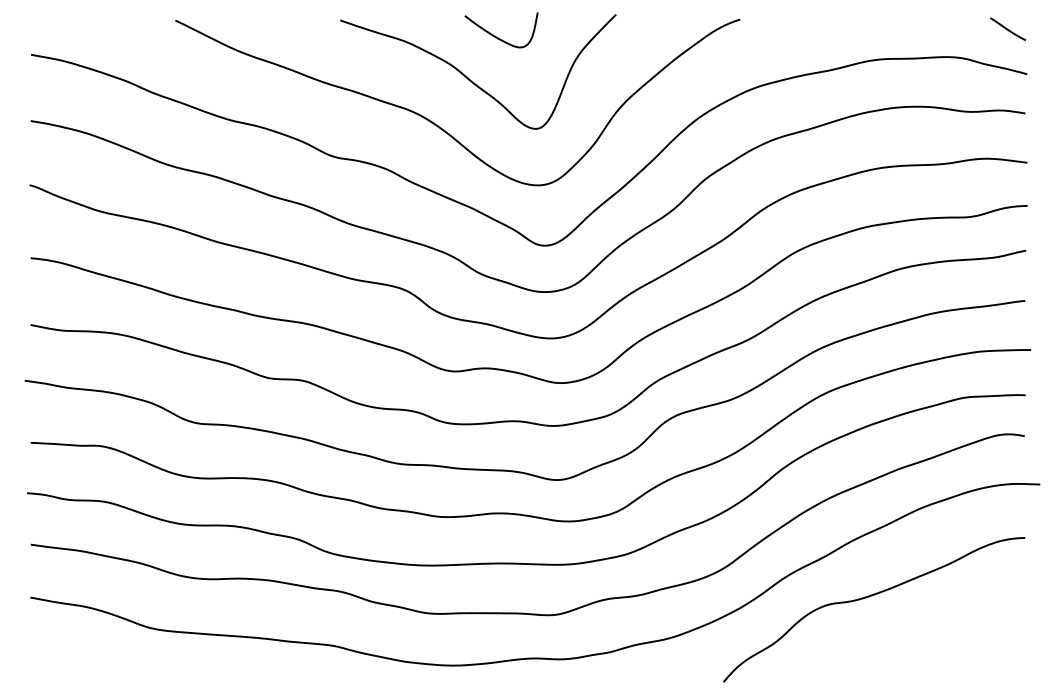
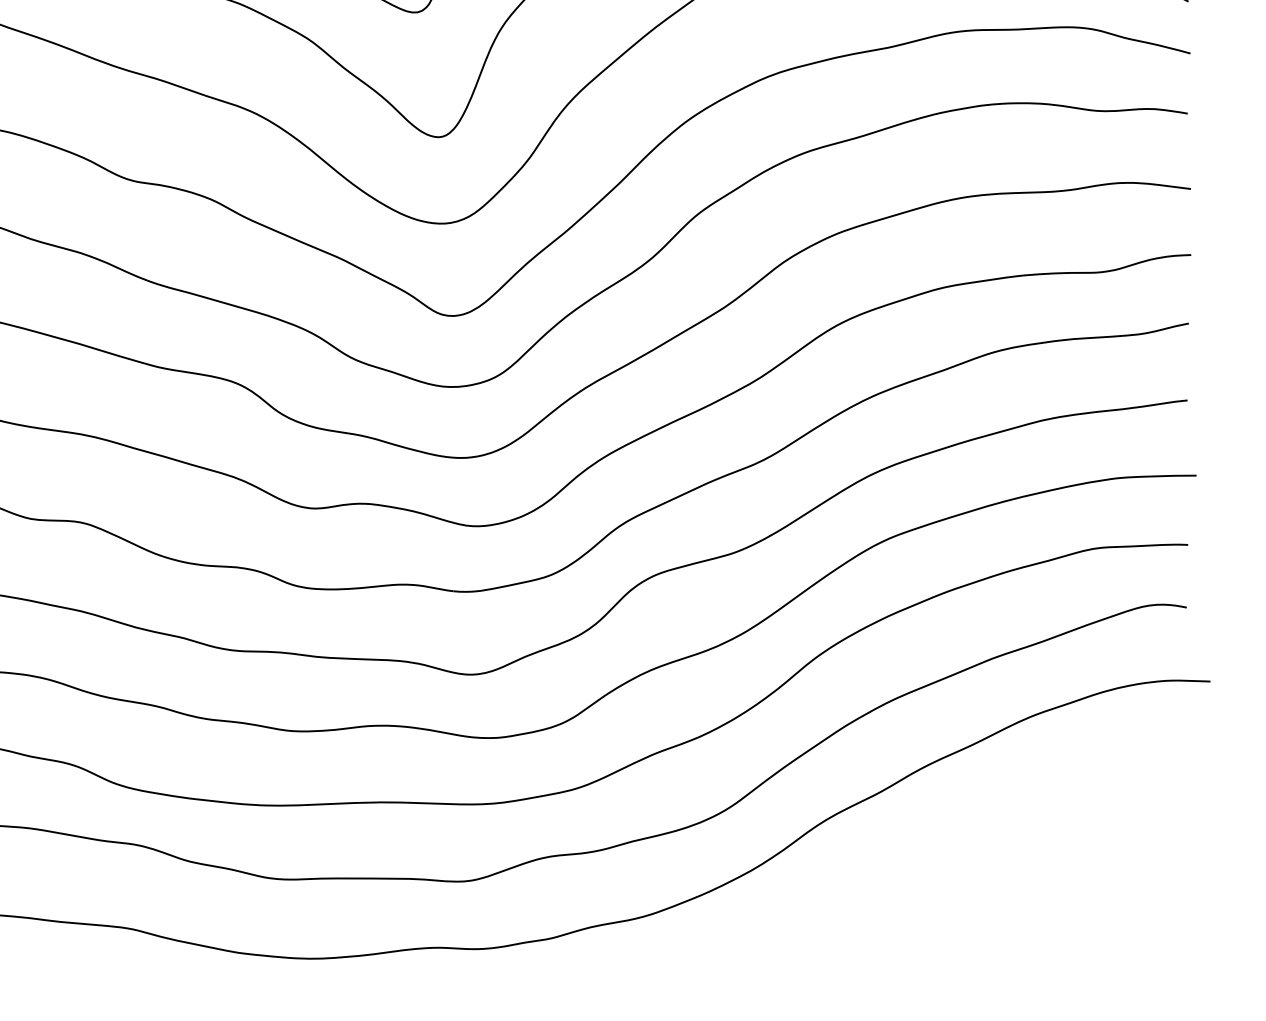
curve: (869, 597) -> (949, 854), removed

